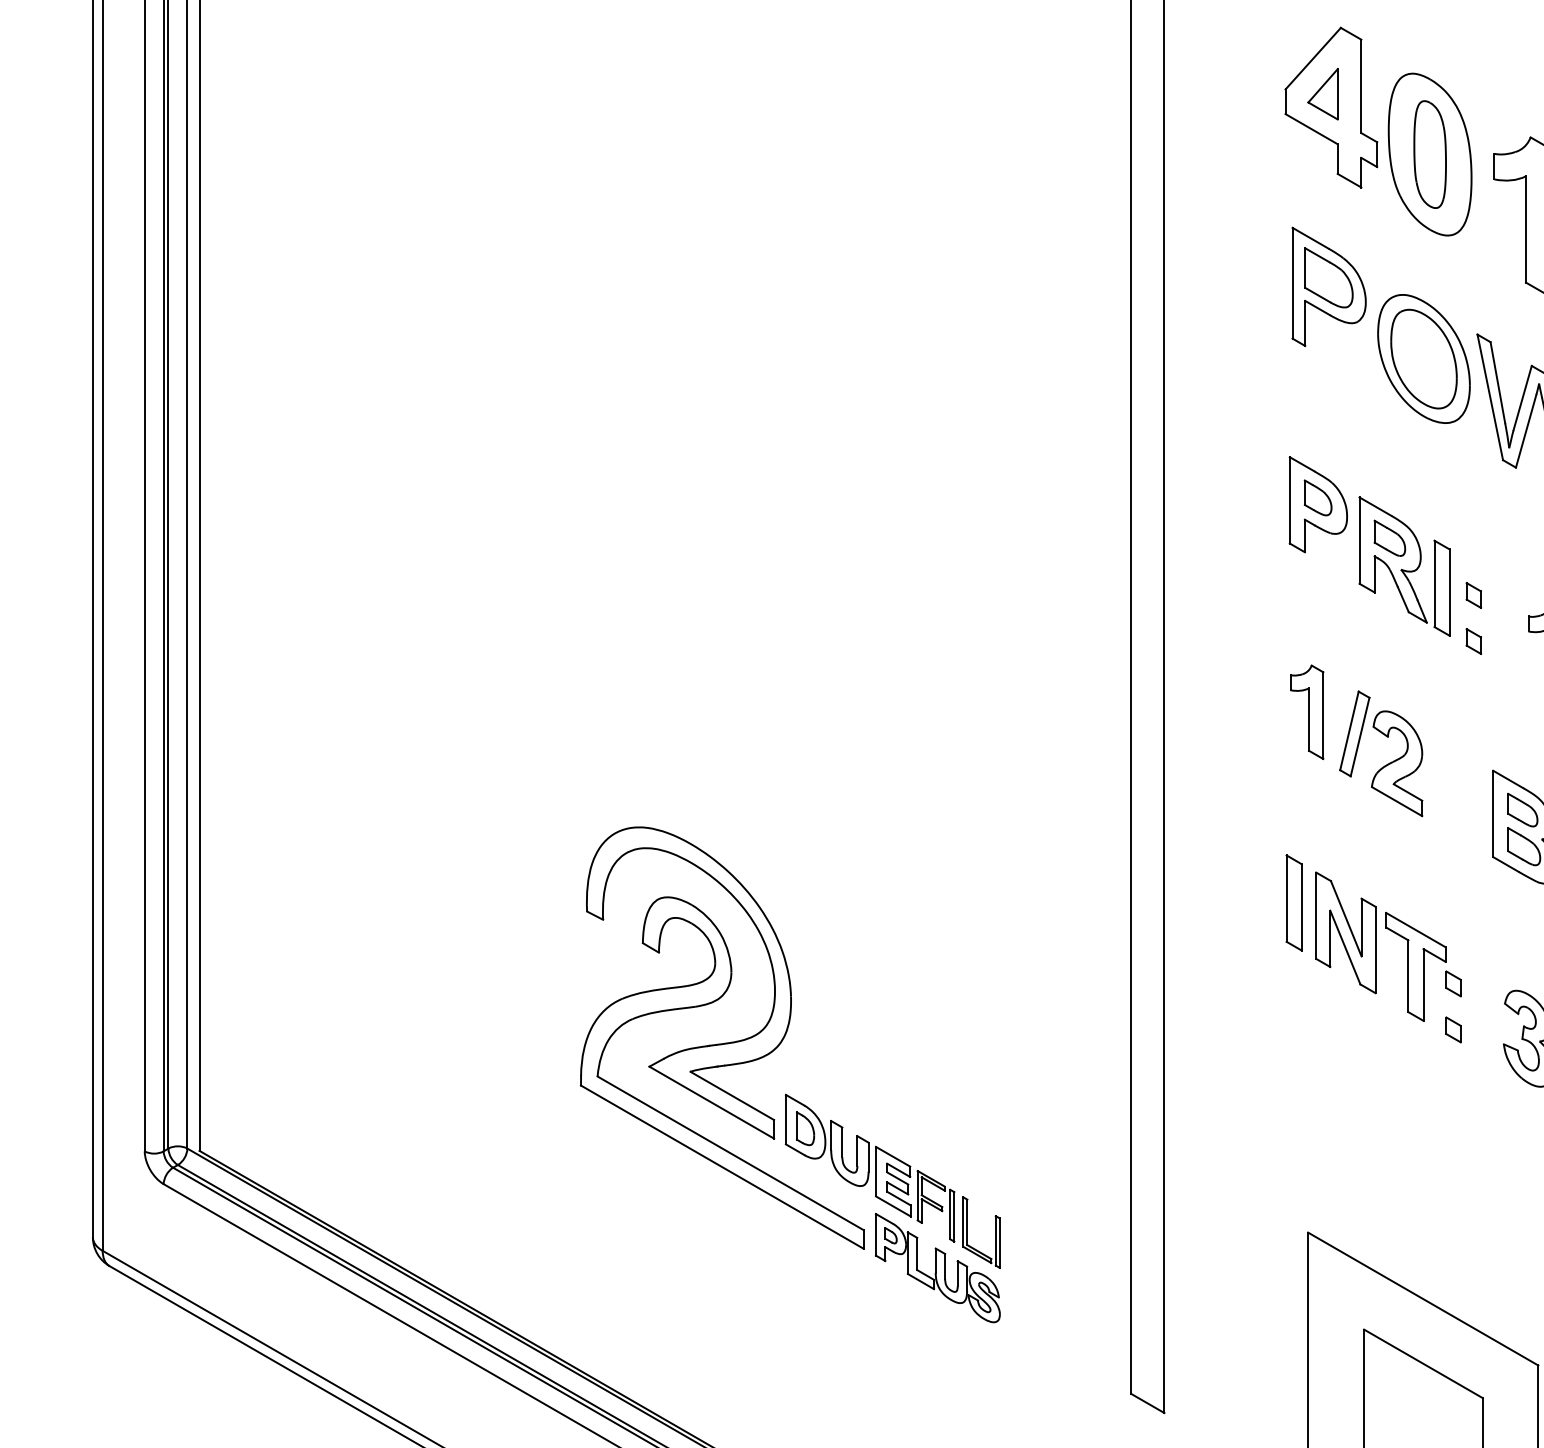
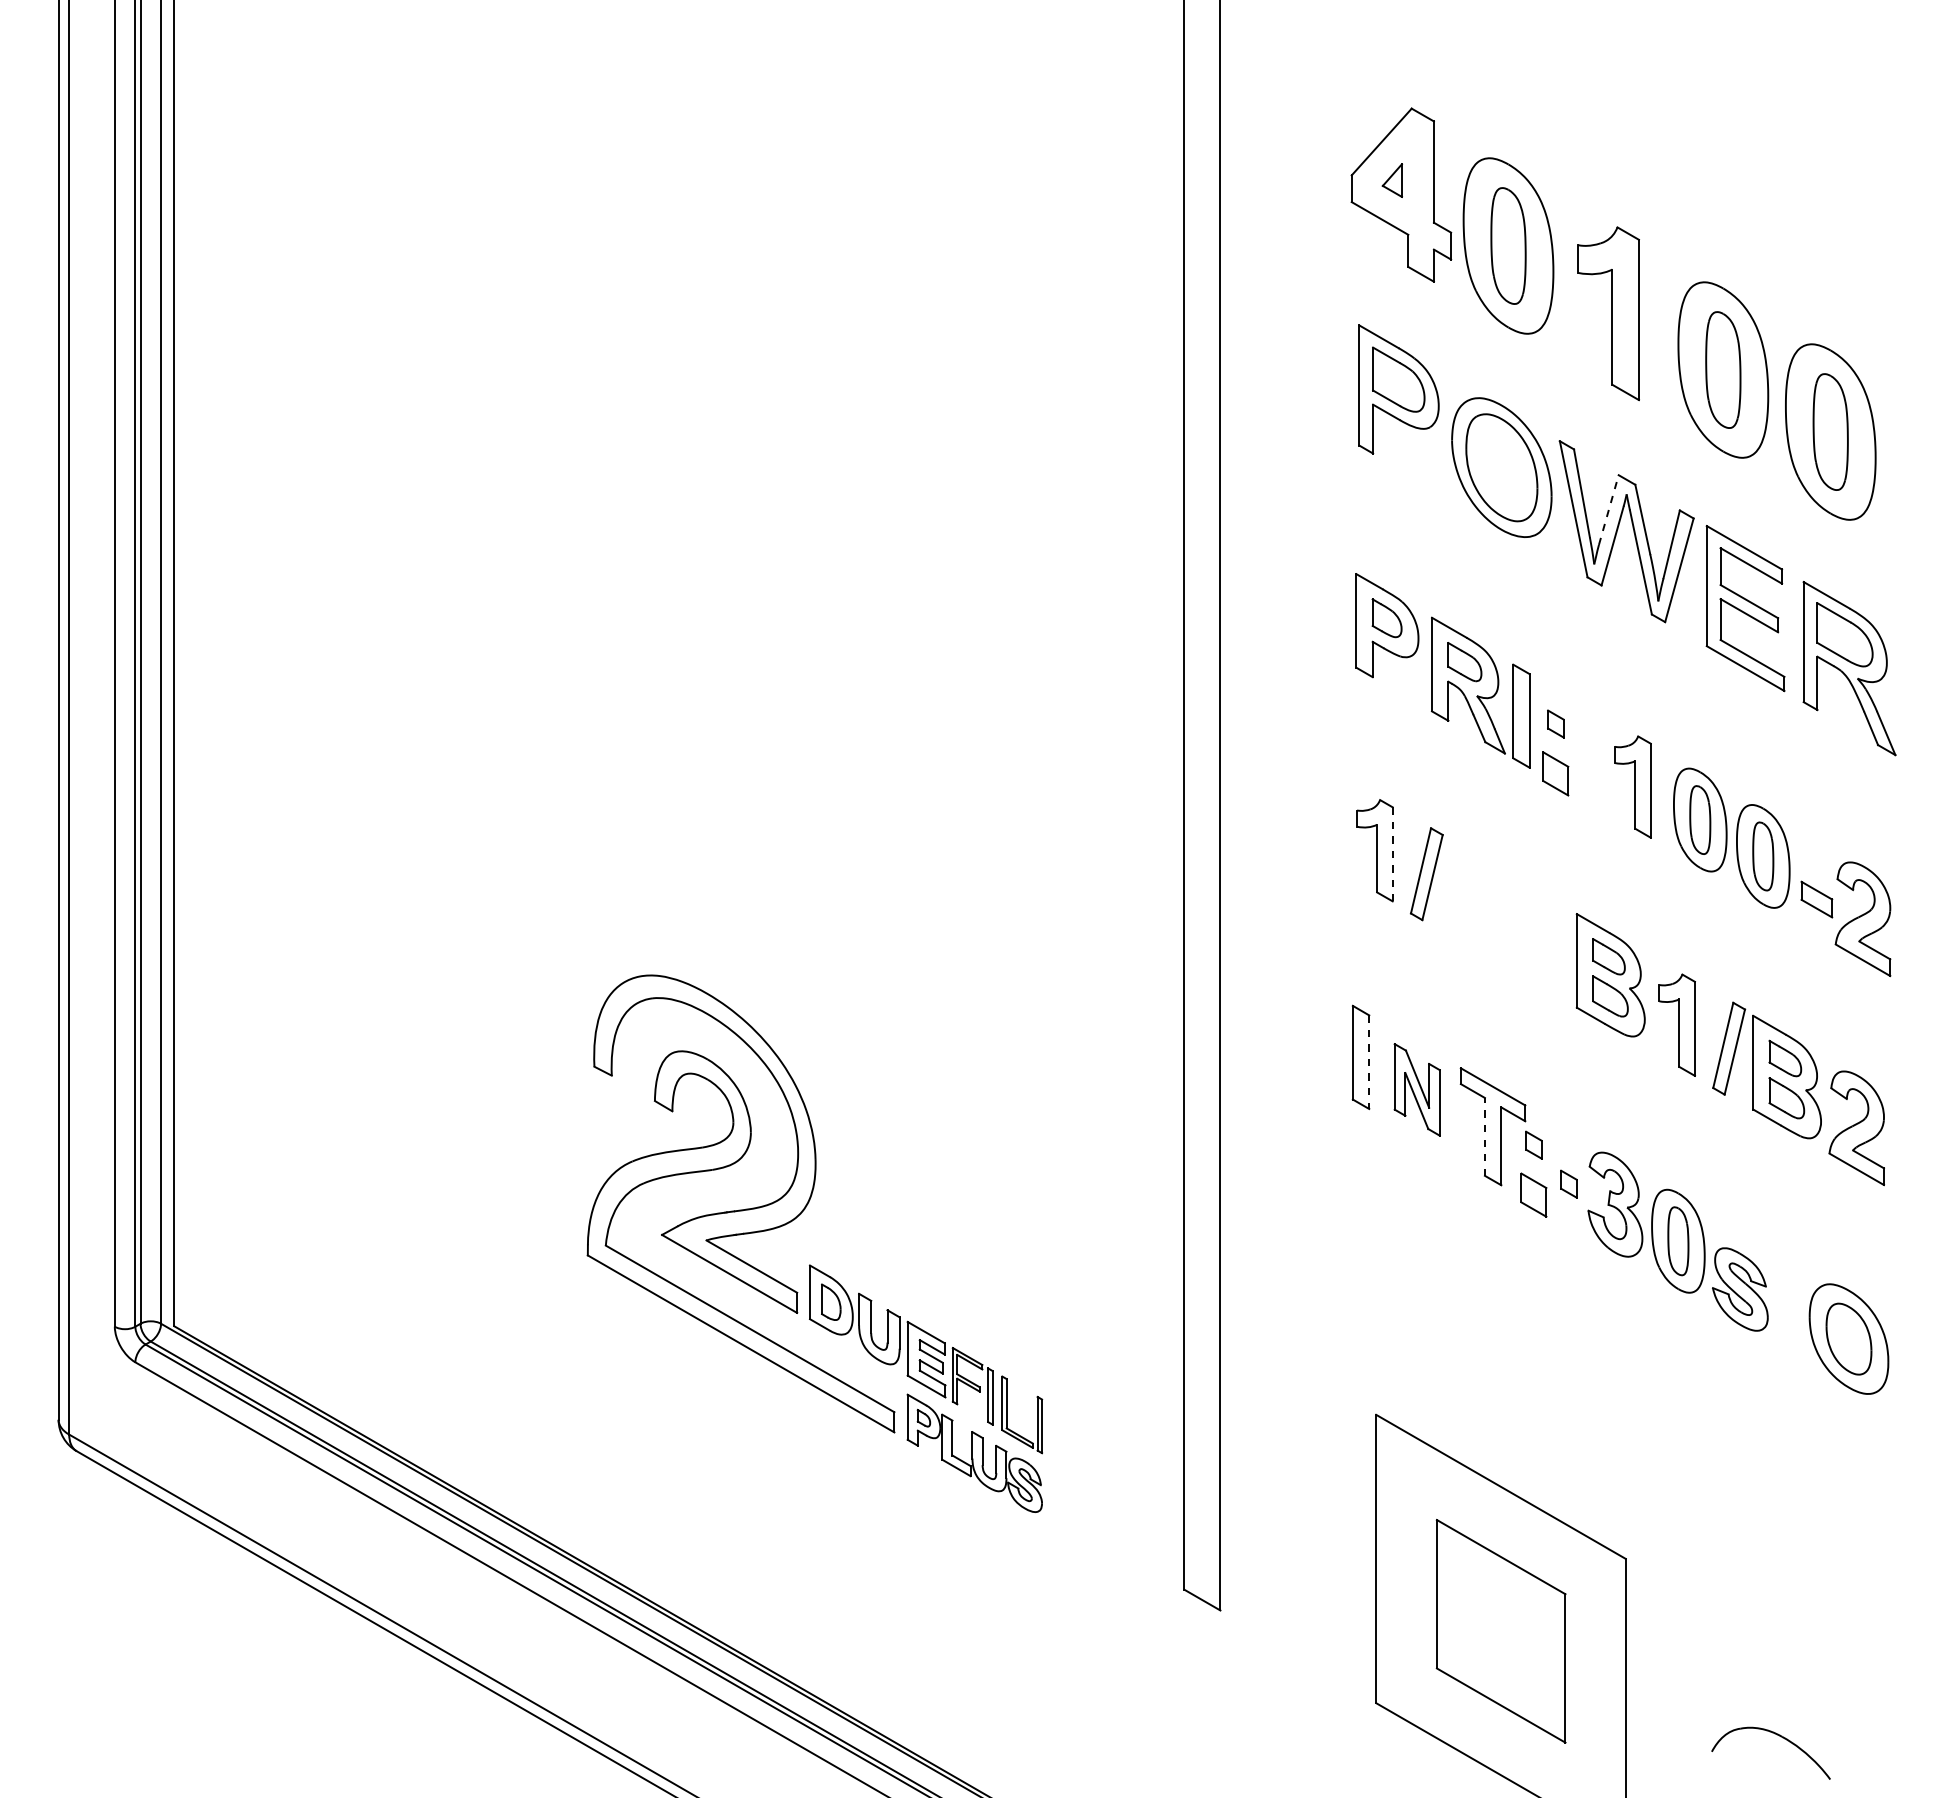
part: (1323, 94) -> (1392, 180), size x0.6
line: (1522, 397) -> (1608, 509), solid -> dashed
part: (1473, 641) -> (1555, 773), size x1.6
line: (1323, 715) -> (1392, 854), solid -> dashed
part: (1396, 763) -> (1472, 906), removed
line: (1301, 907) -> (1369, 1062), solid -> dashed
part: (1346, 932) -> (1417, 1089), size x0.7
line: (1407, 975) -> (1484, 1136), solid -> dashed
part: (1485, 1019) -> (1568, 1183), added
part: (1453, 1029) -> (1533, 1194), size x1.6

